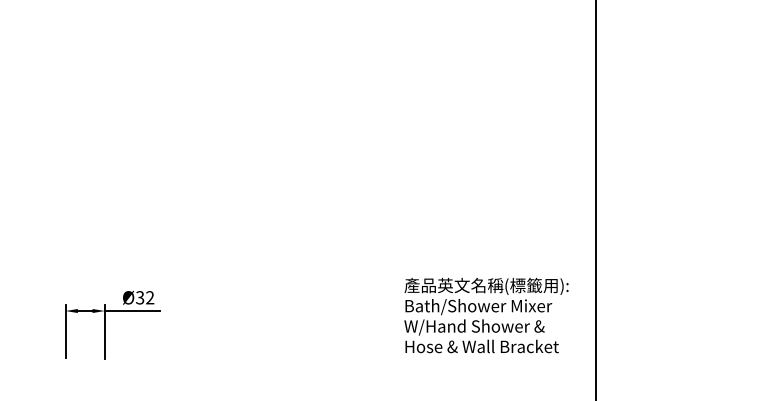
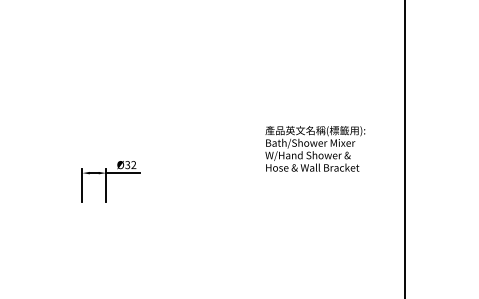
text: (486, 314) -> (315, 148), moved

